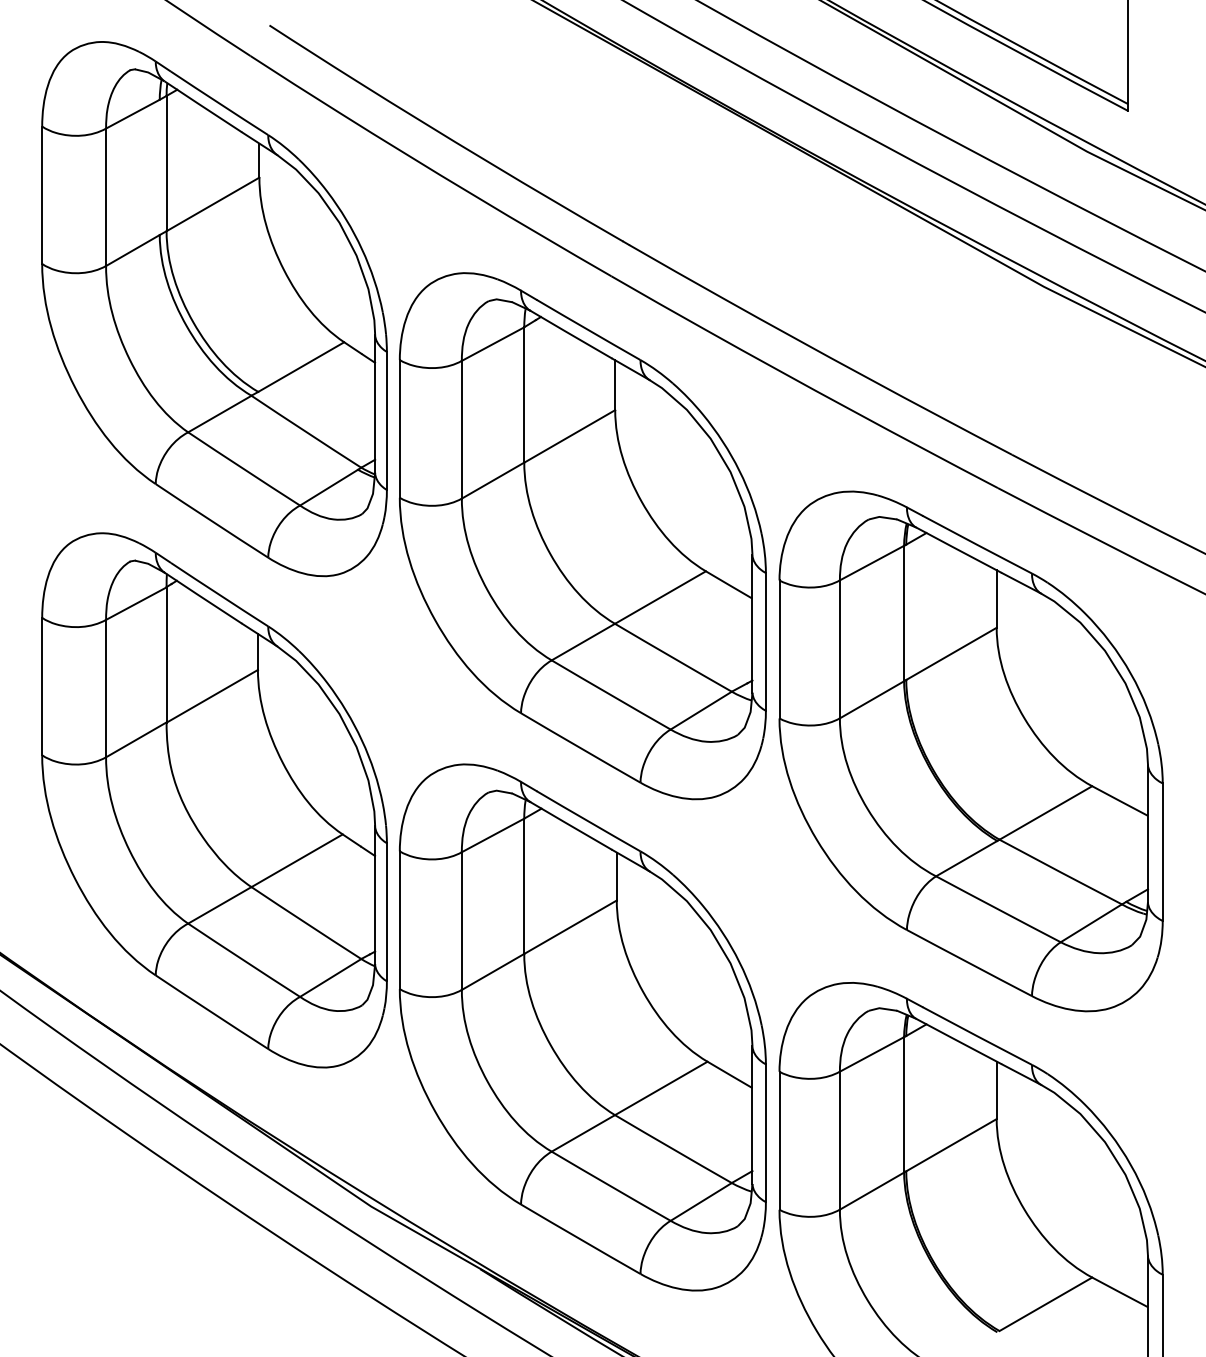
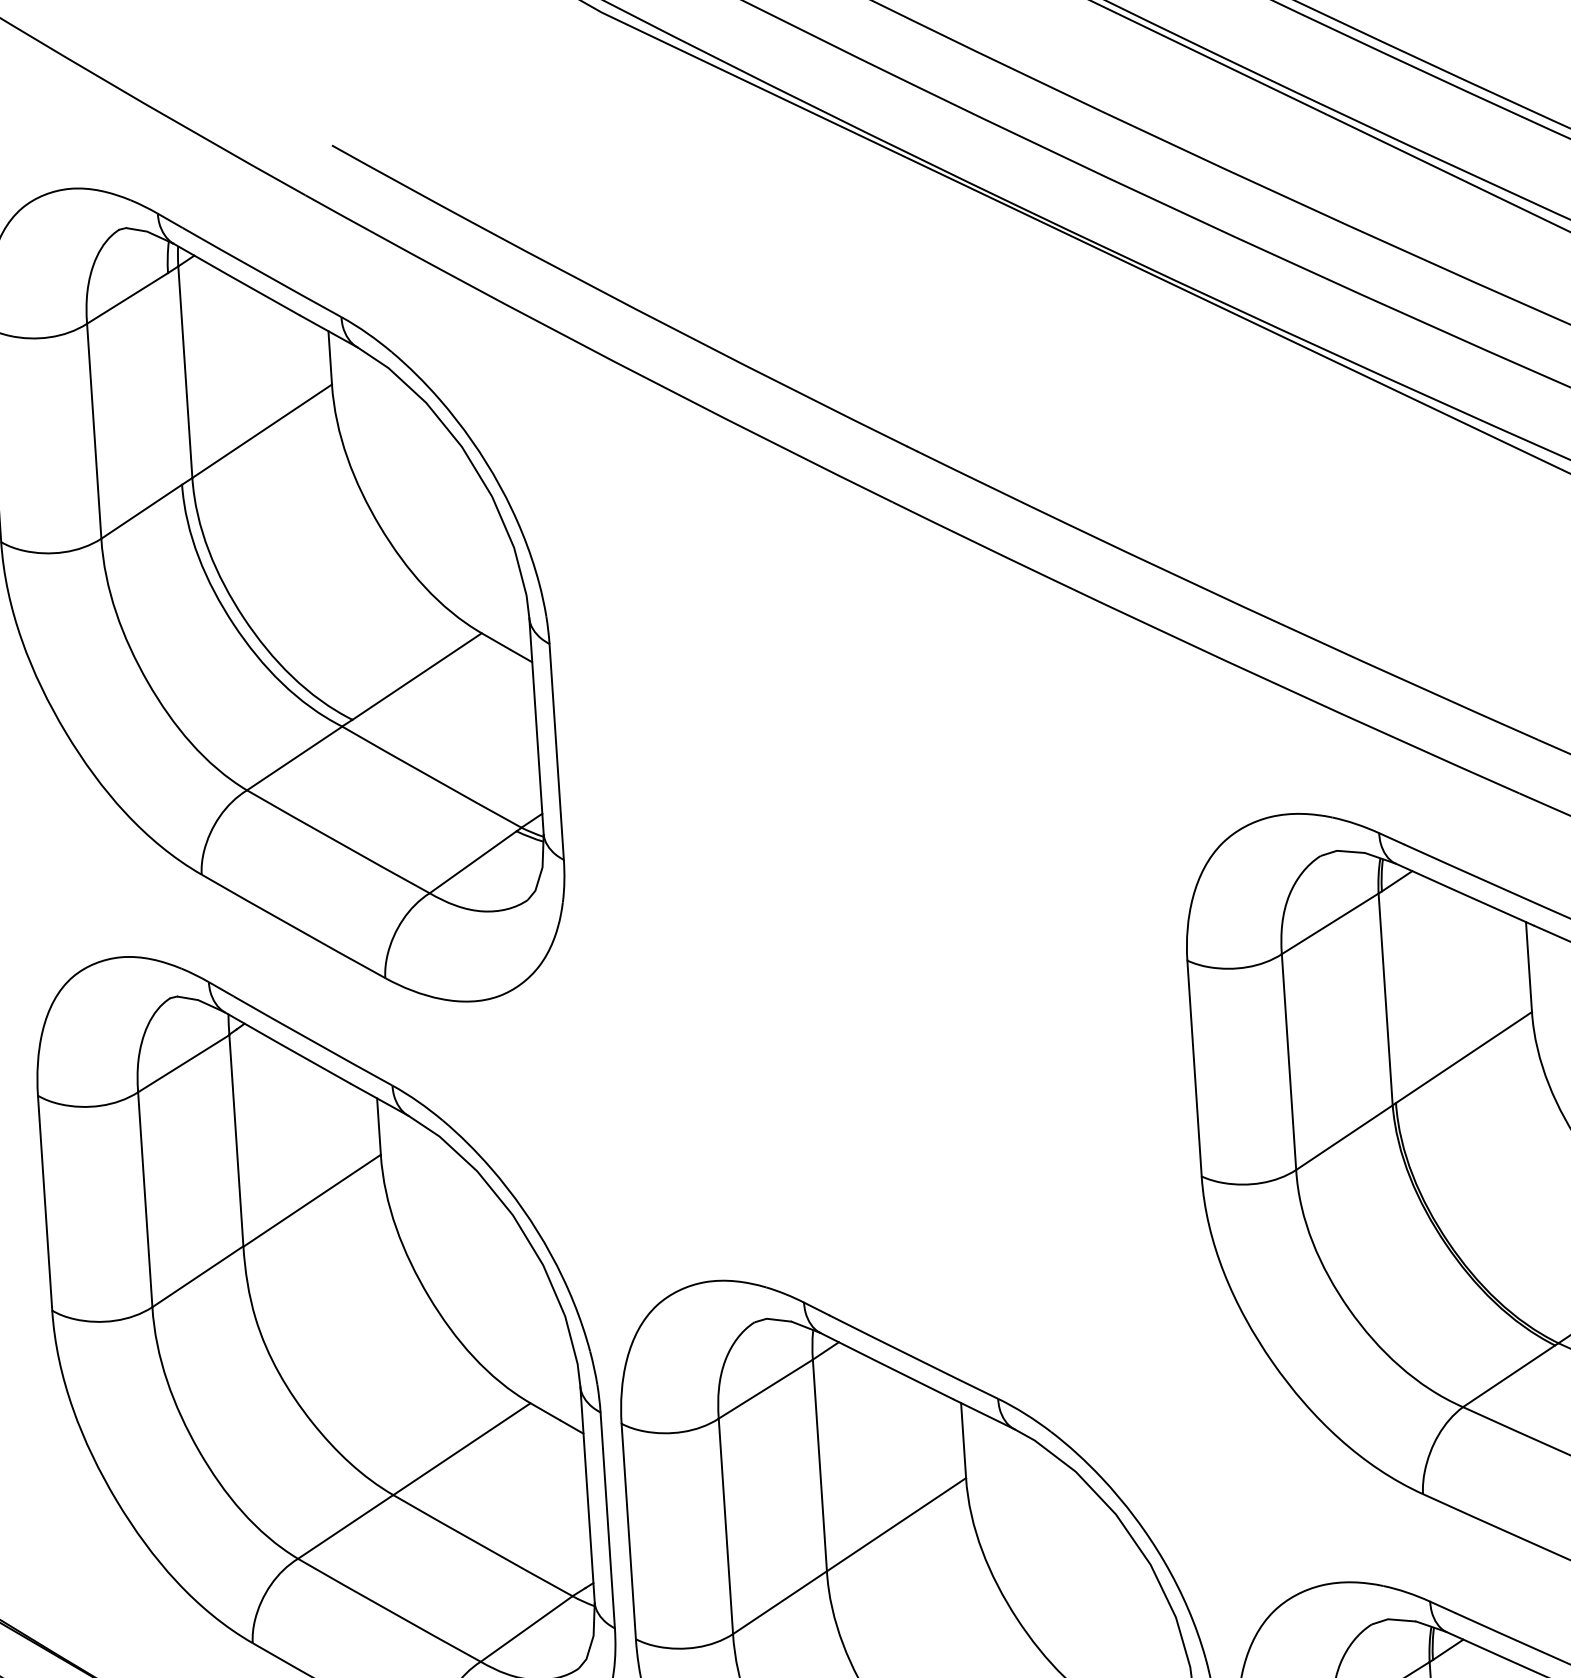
part: (582, 536) -> (874, 912), removed

